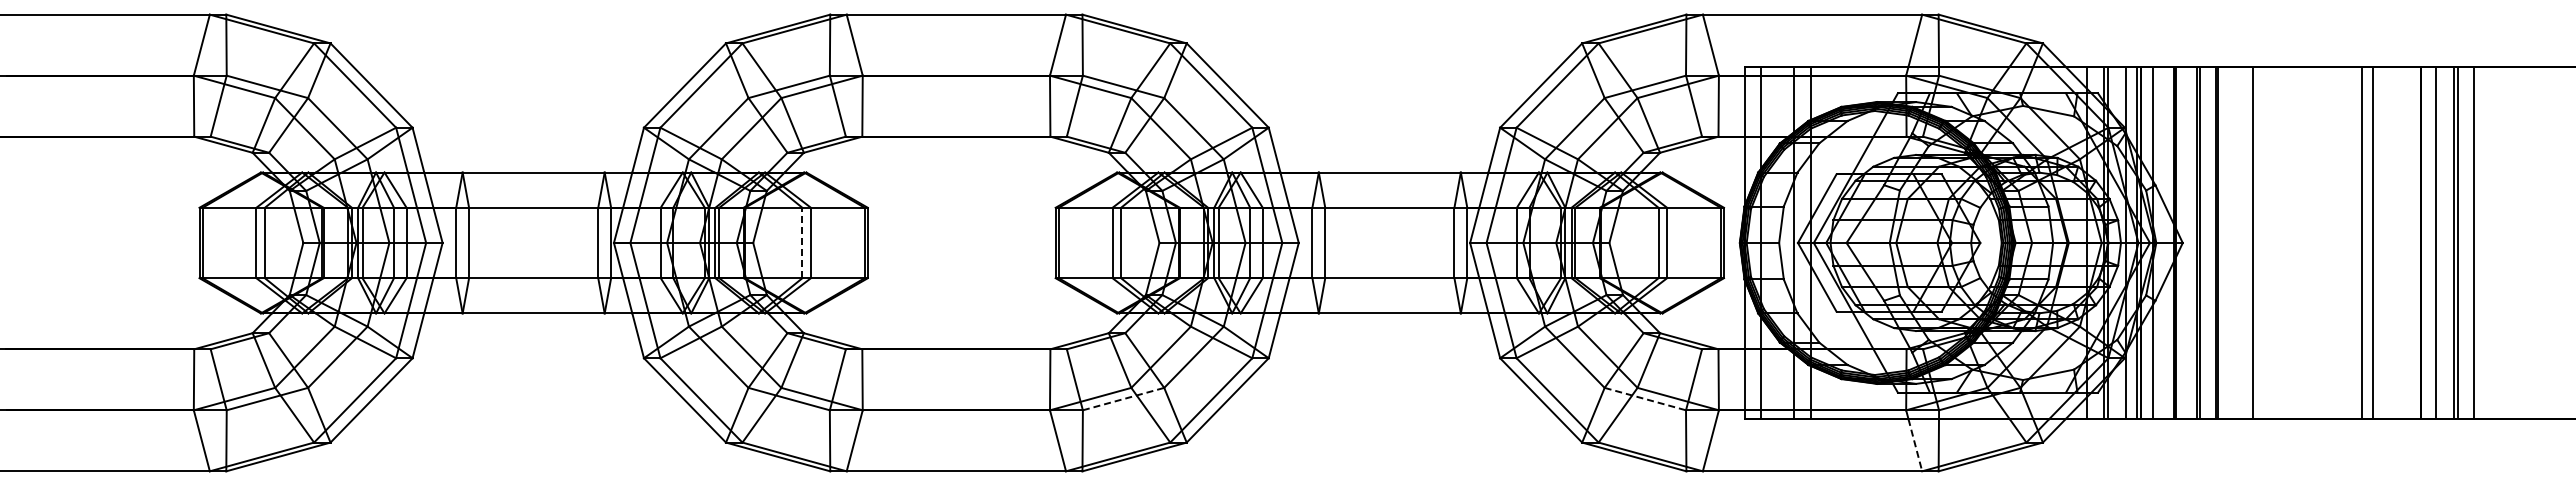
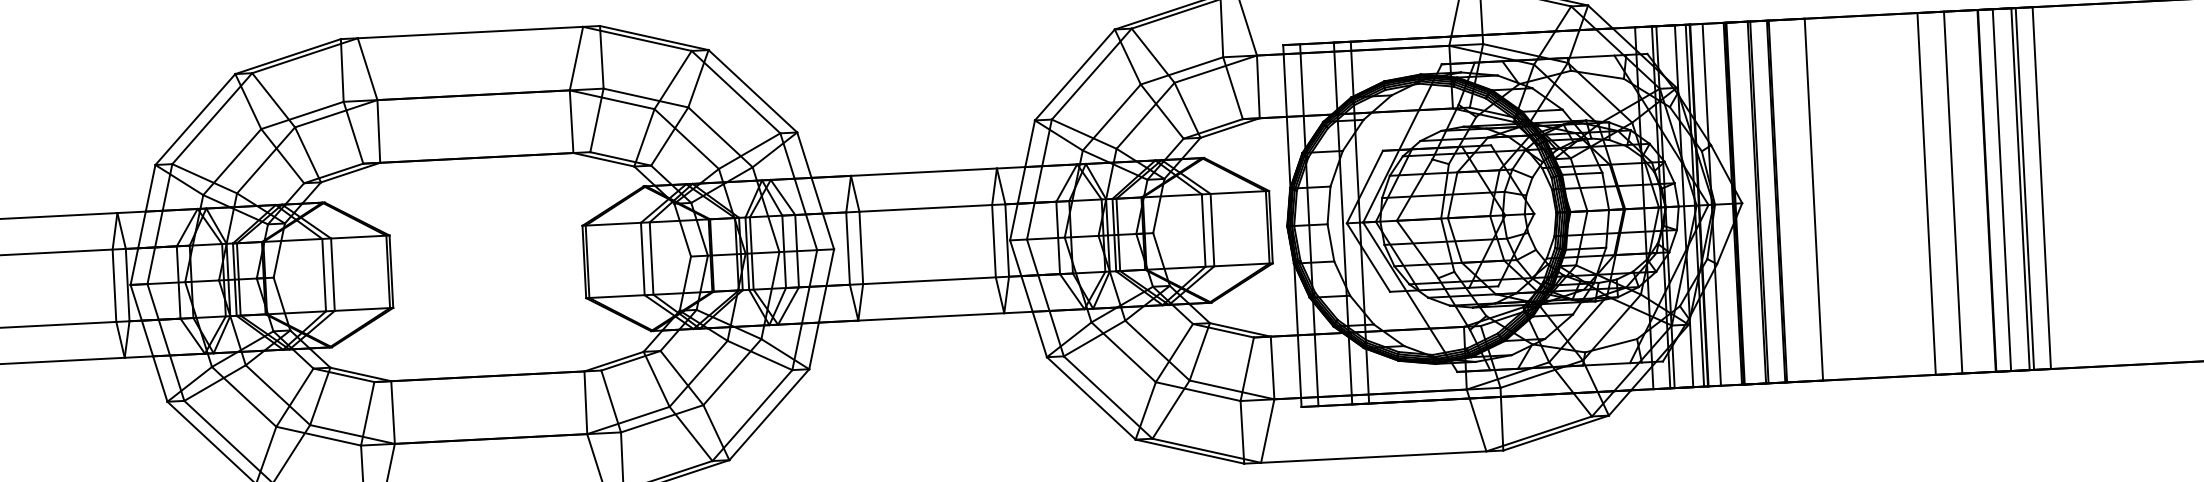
line: (802, 242) -> (324, 274), dashed -> solid
line: (2373, 242) -> (1953, 192), moved
line: (1124, 398) -> (663, 418), dashed -> solid
line: (1645, 399) -> (1198, 392), dashed -> solid
line: (1915, 445) -> (1478, 425), dashed -> solid

